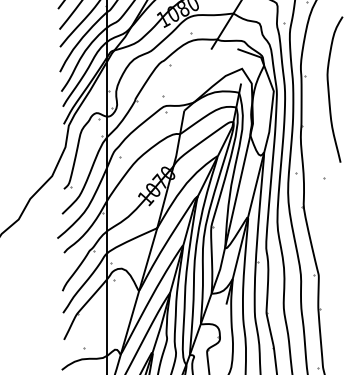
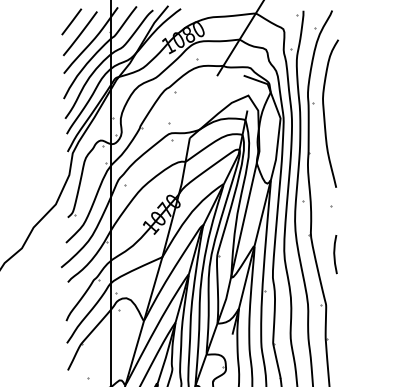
curve: (329, 92) -> (325, 116), moved
line: (328, 225) -> (335, 254), added

